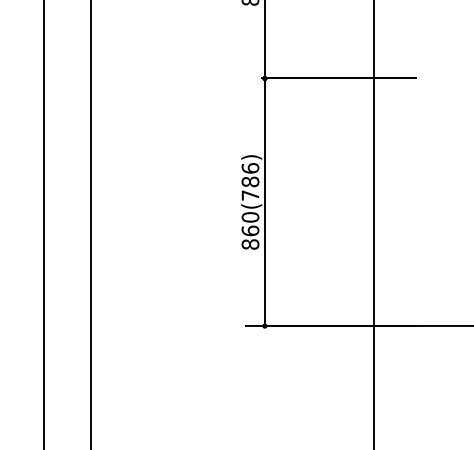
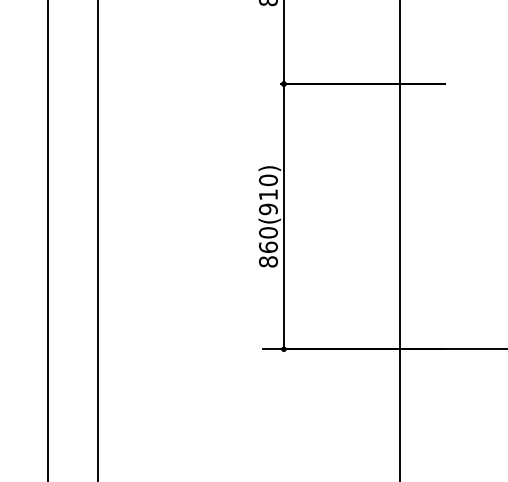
text: (250, 181) -> (268, 194), 860(786) -> 860(910)

